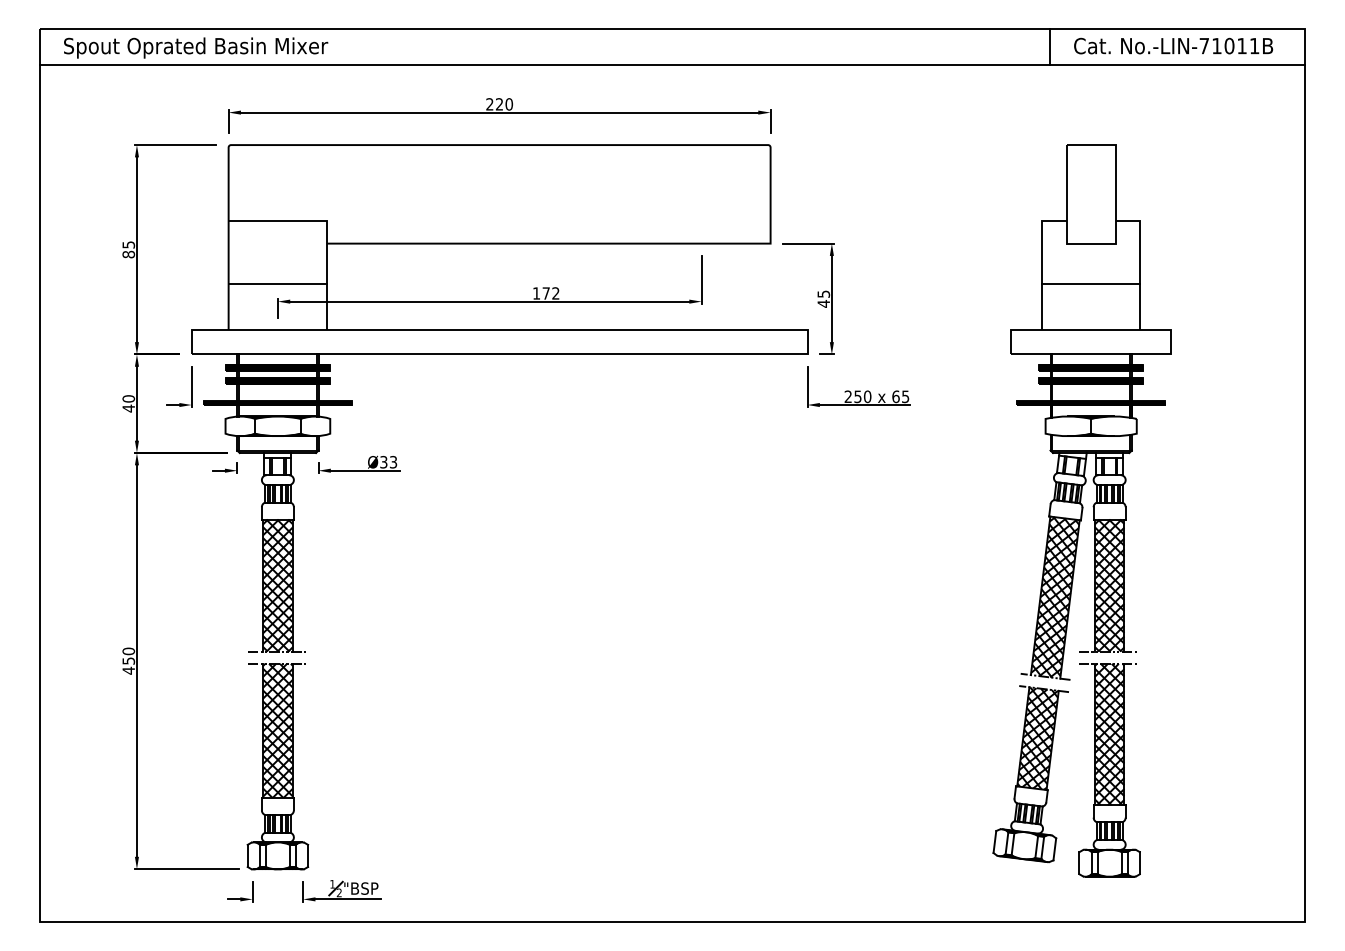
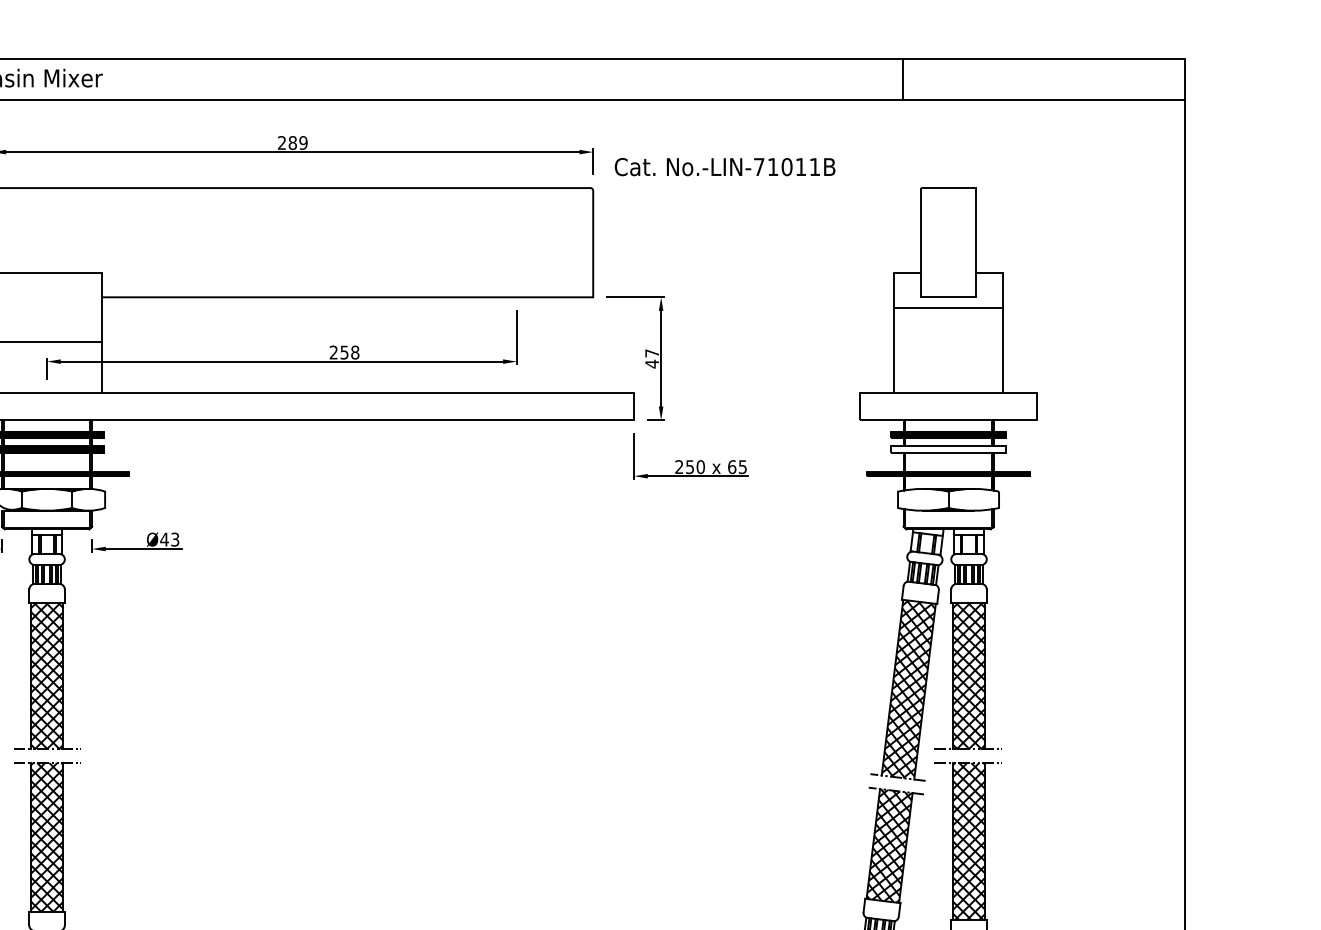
text: (1173, 45) -> (724, 166), moved
text: (503, 104) -> (297, 143), 220 -> 289
line: (1090, 284) -> (947, 308), moved
text: (546, 293) -> (344, 352), 172 -> 258
text: (823, 293) -> (651, 352), 45 -> 47
hatch: (1090, 381) -> (947, 450), removed
text: (383, 461) -> (164, 538), Ø33 -> Ø43

